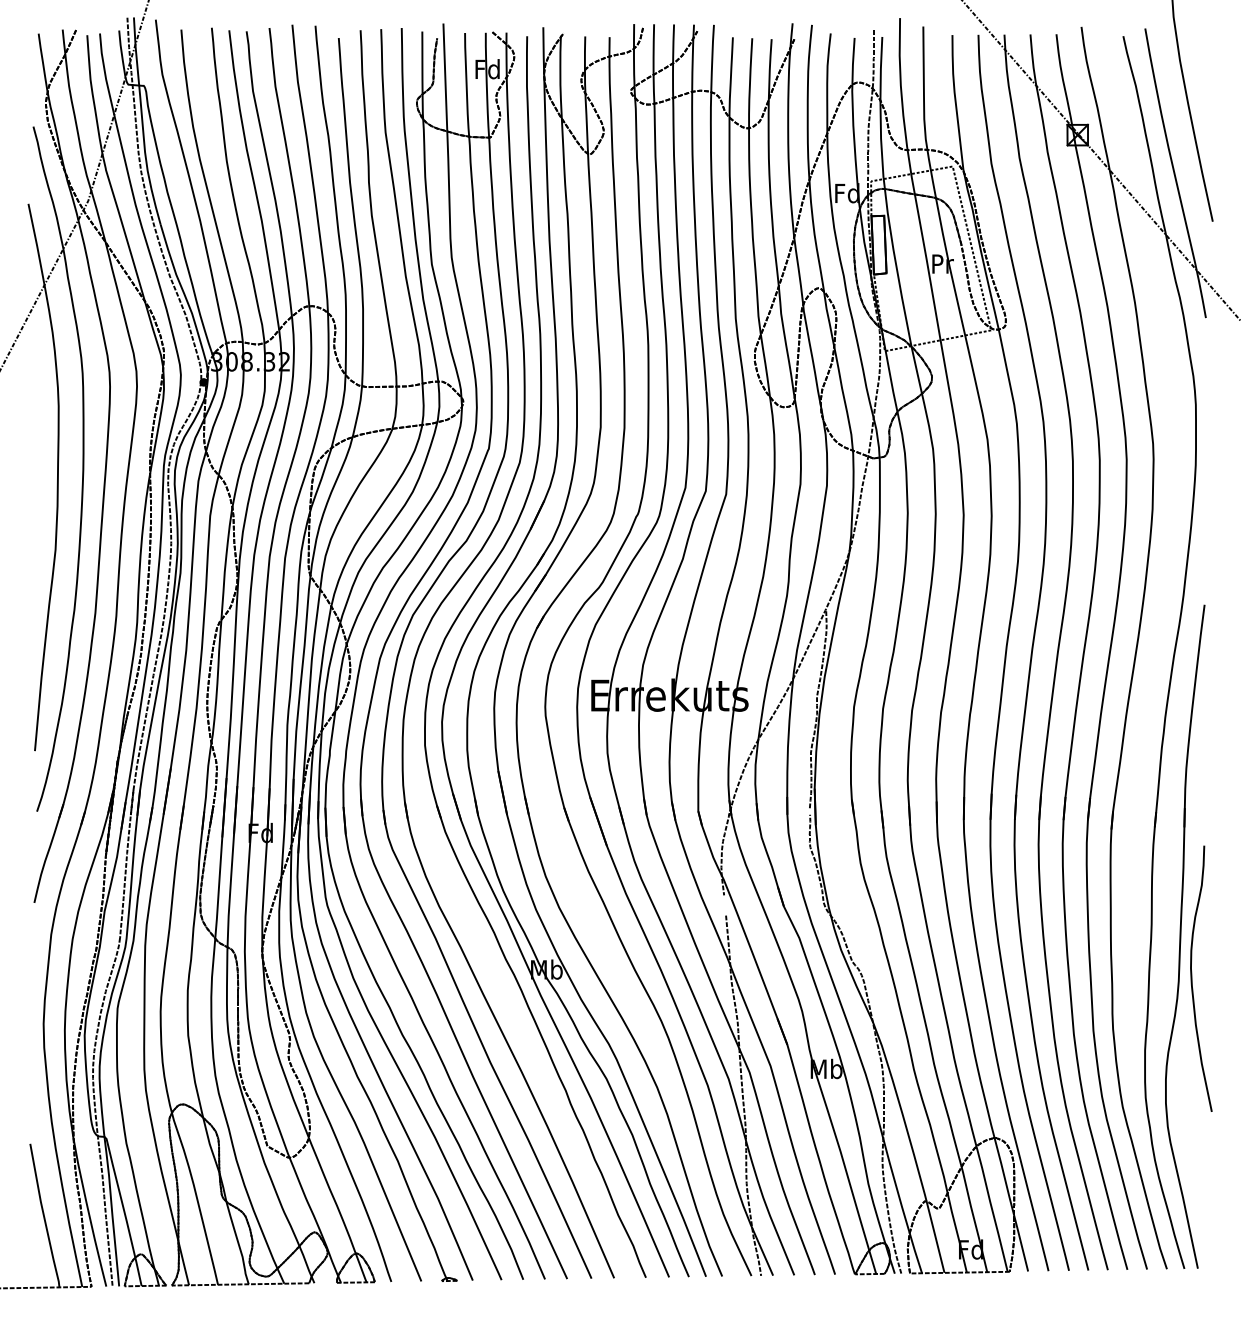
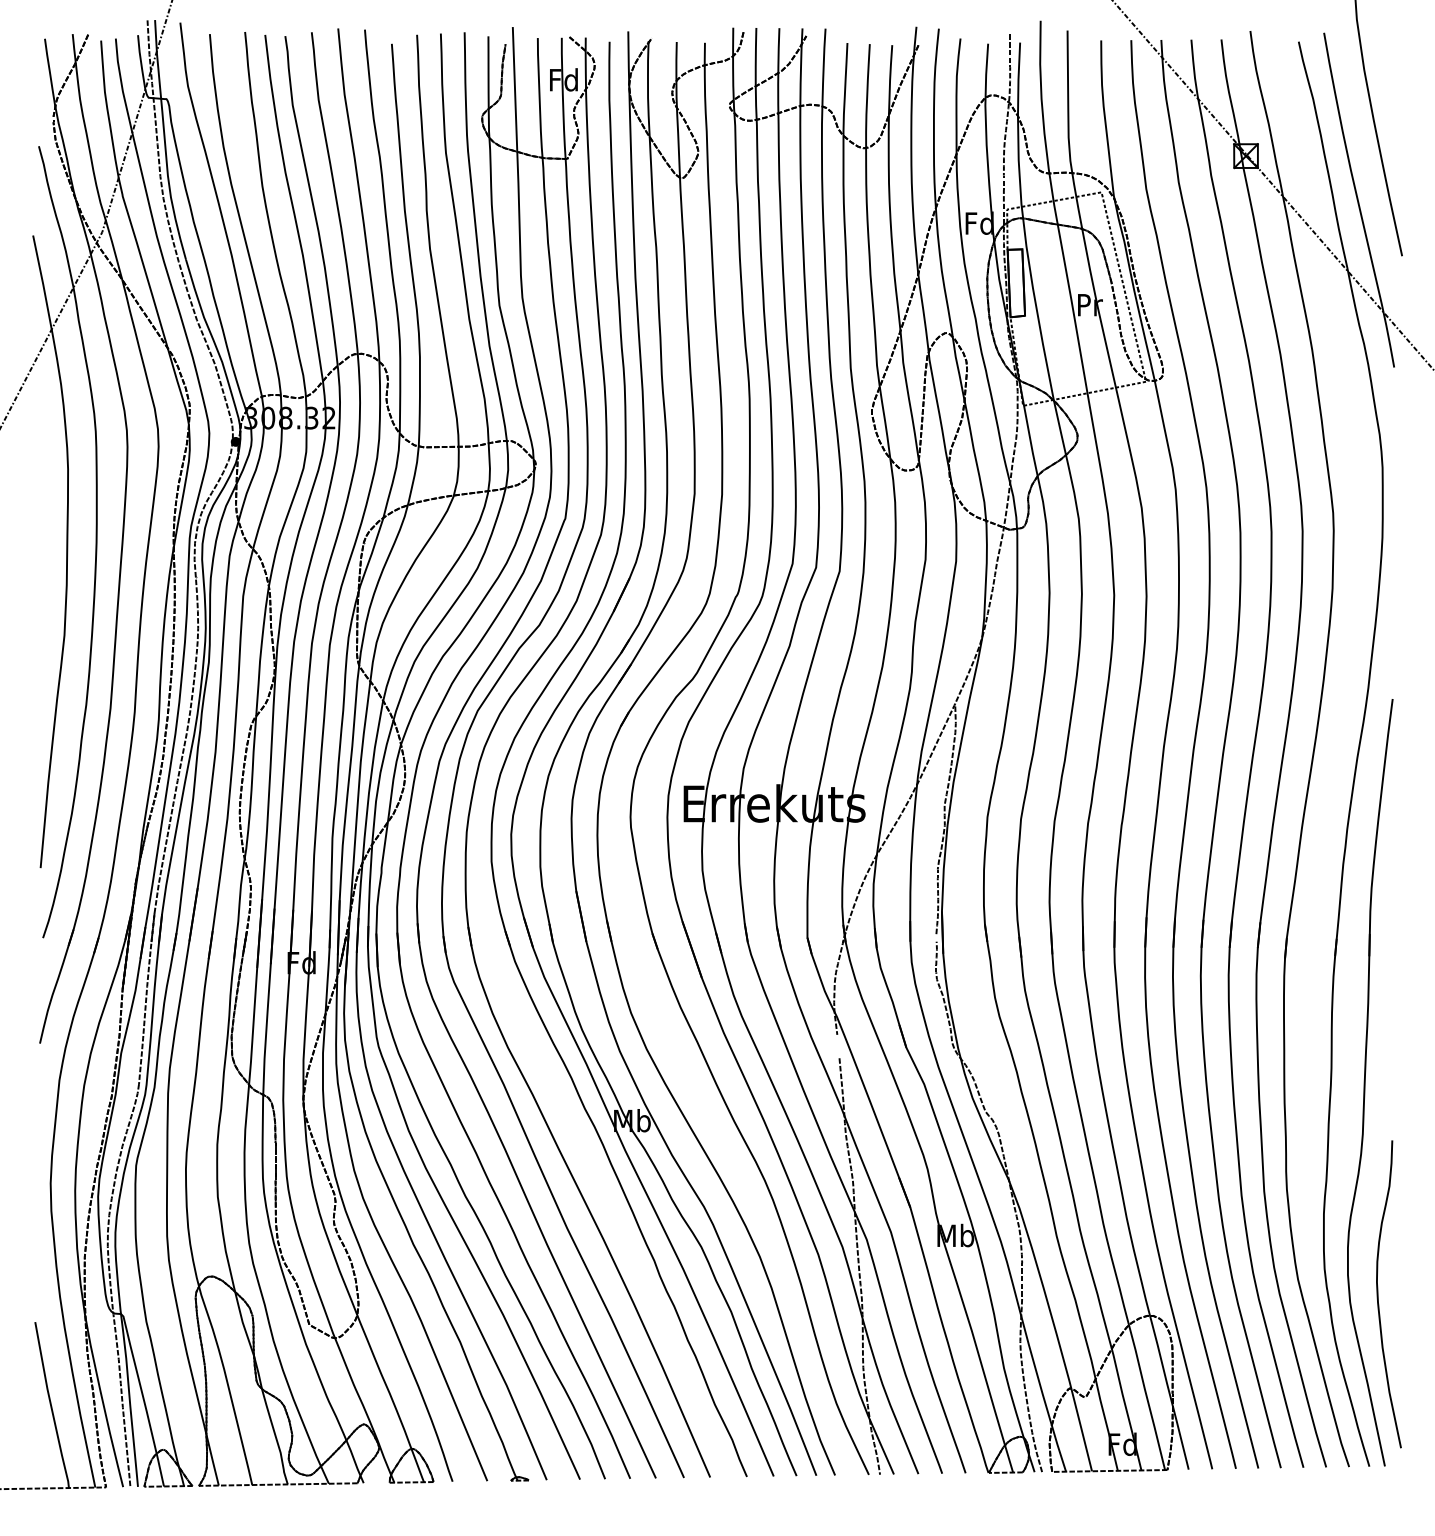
curve: (1192, 978) -> (1378, 1294), moved

